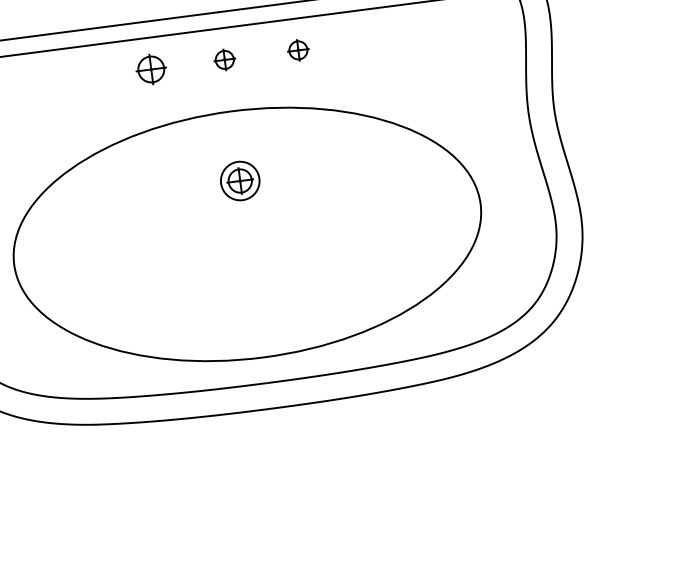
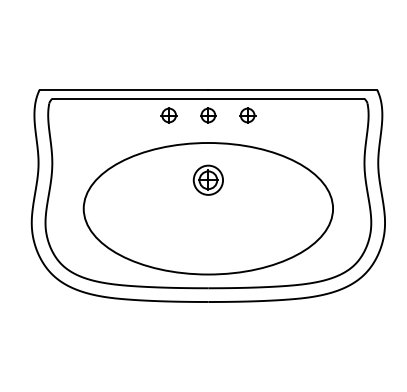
part: (297, 50) -> (247, 115), size x1.43
part: (224, 59) -> (208, 115), size x1.43
part: (238, 179) -> (207, 179), size x1.43

